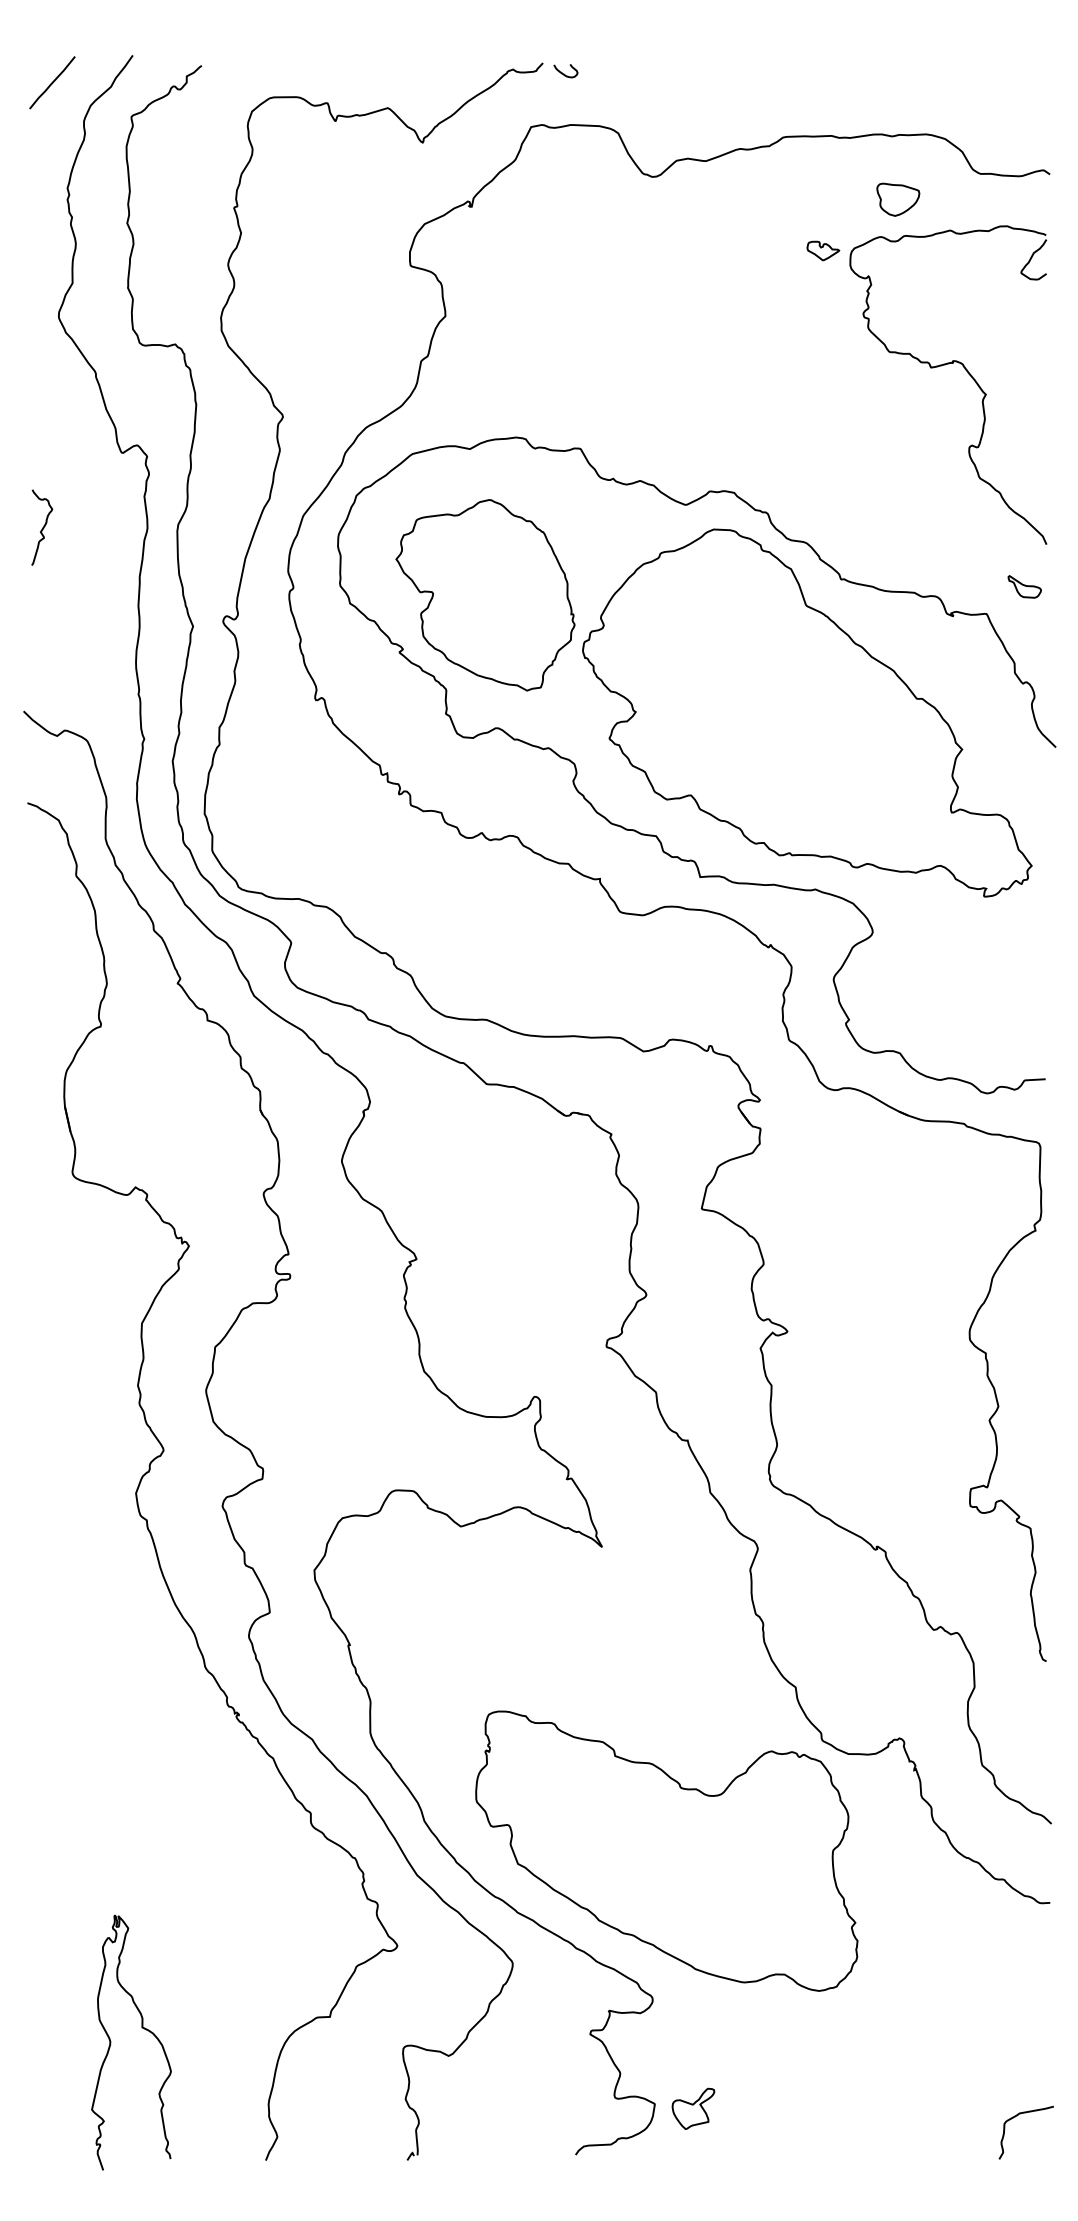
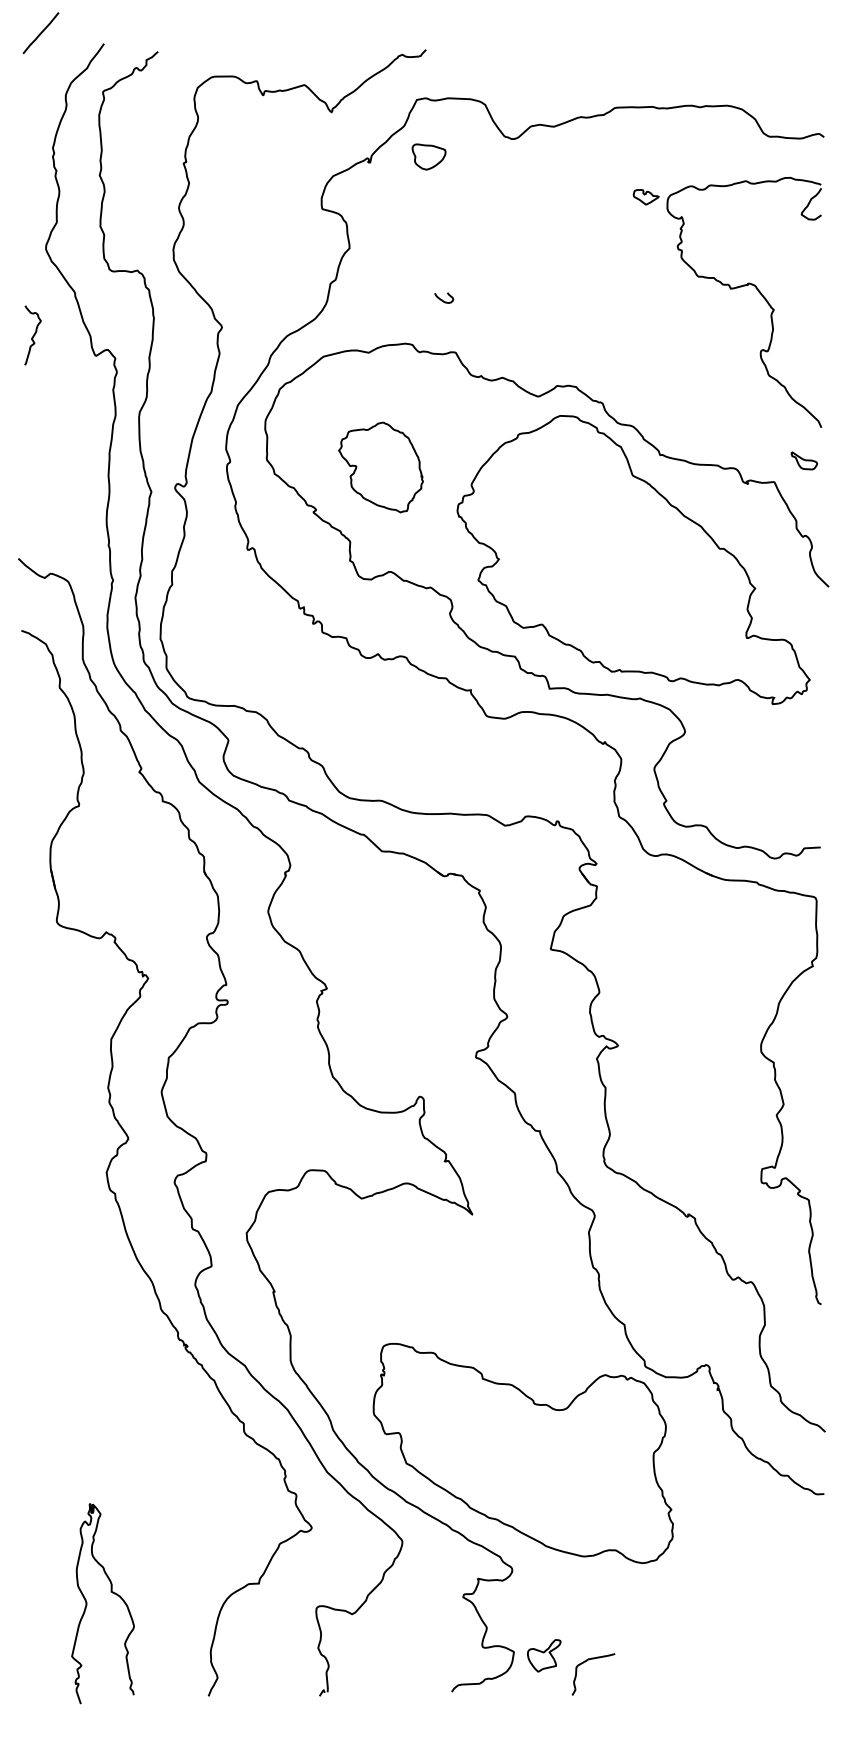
curve: (563, 72) -> (442, 299), moved
line: (51, 81) -> (40, 32), moved
part: (897, 199) -> (428, 156), moved
curve: (42, 527) -> (33, 335), moved
part: (484, 595) -> (380, 467), size x0.6
curve: (1018, 2116) -> (587, 1661), moved

